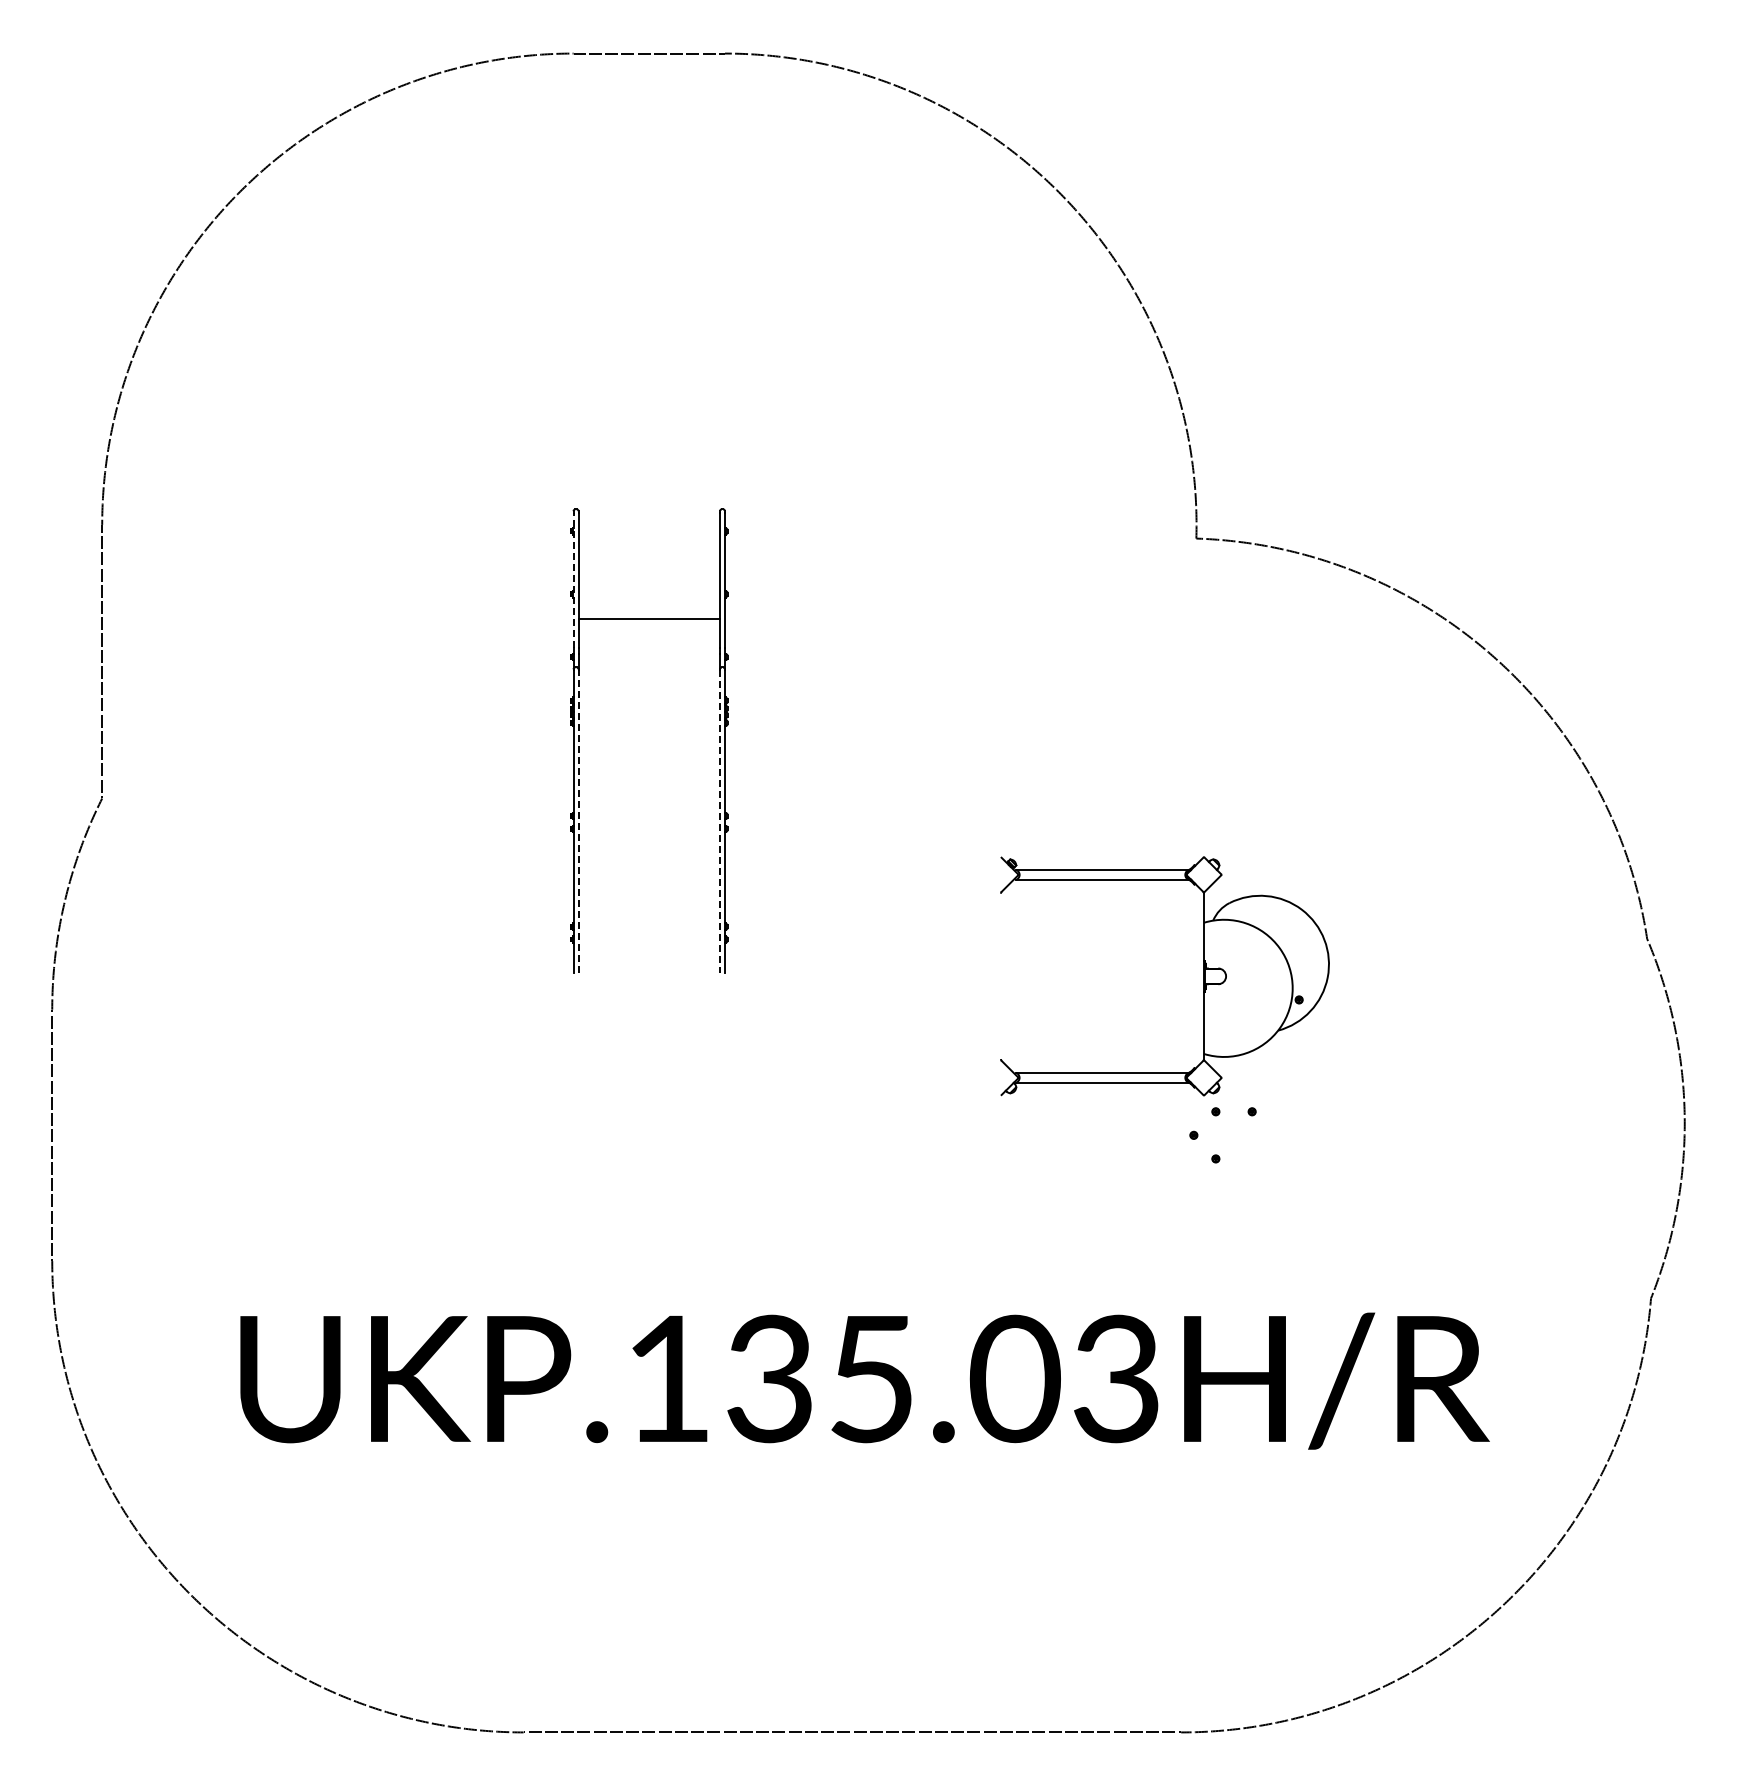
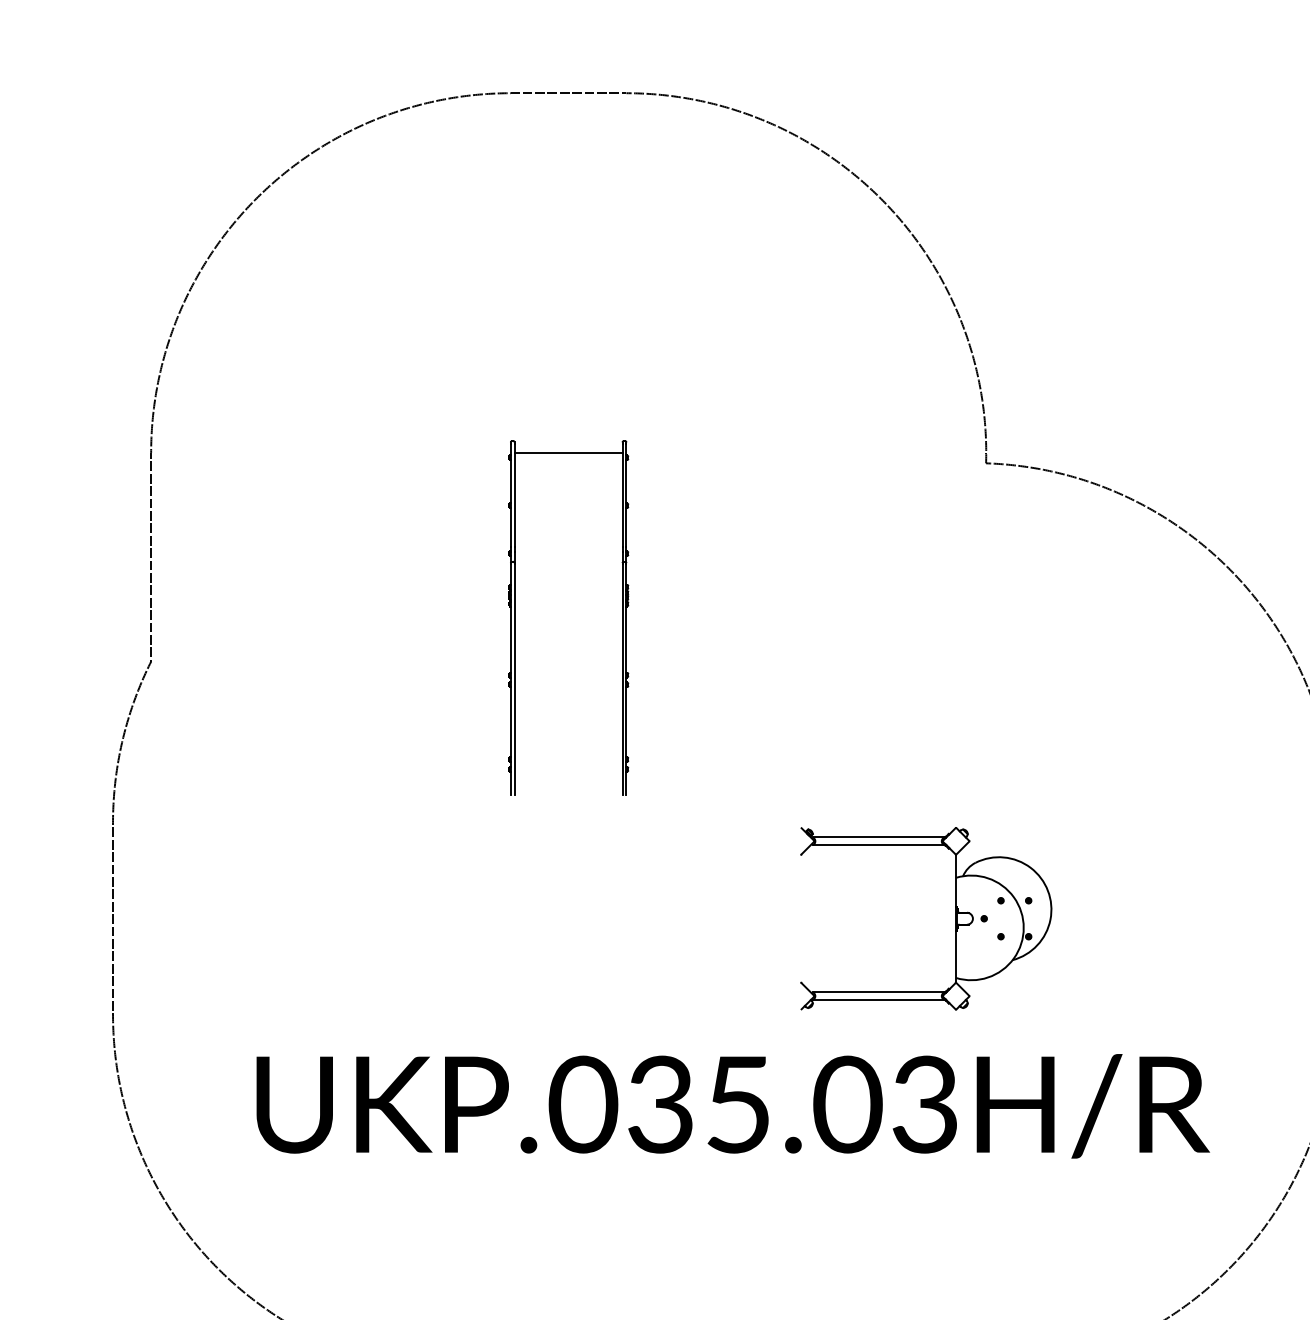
line: (573, 580) -> (510, 495), dashed -> solid
line: (648, 618) -> (568, 452), moved
line: (578, 821) -> (514, 679), dashed -> solid
line: (719, 822) -> (622, 679), dashed -> solid
part: (1203, 976) -> (955, 918), moved
text: (668, 1378) -> (583, 1104), UKP.135.03H/R -> UKP.035.03H/R

